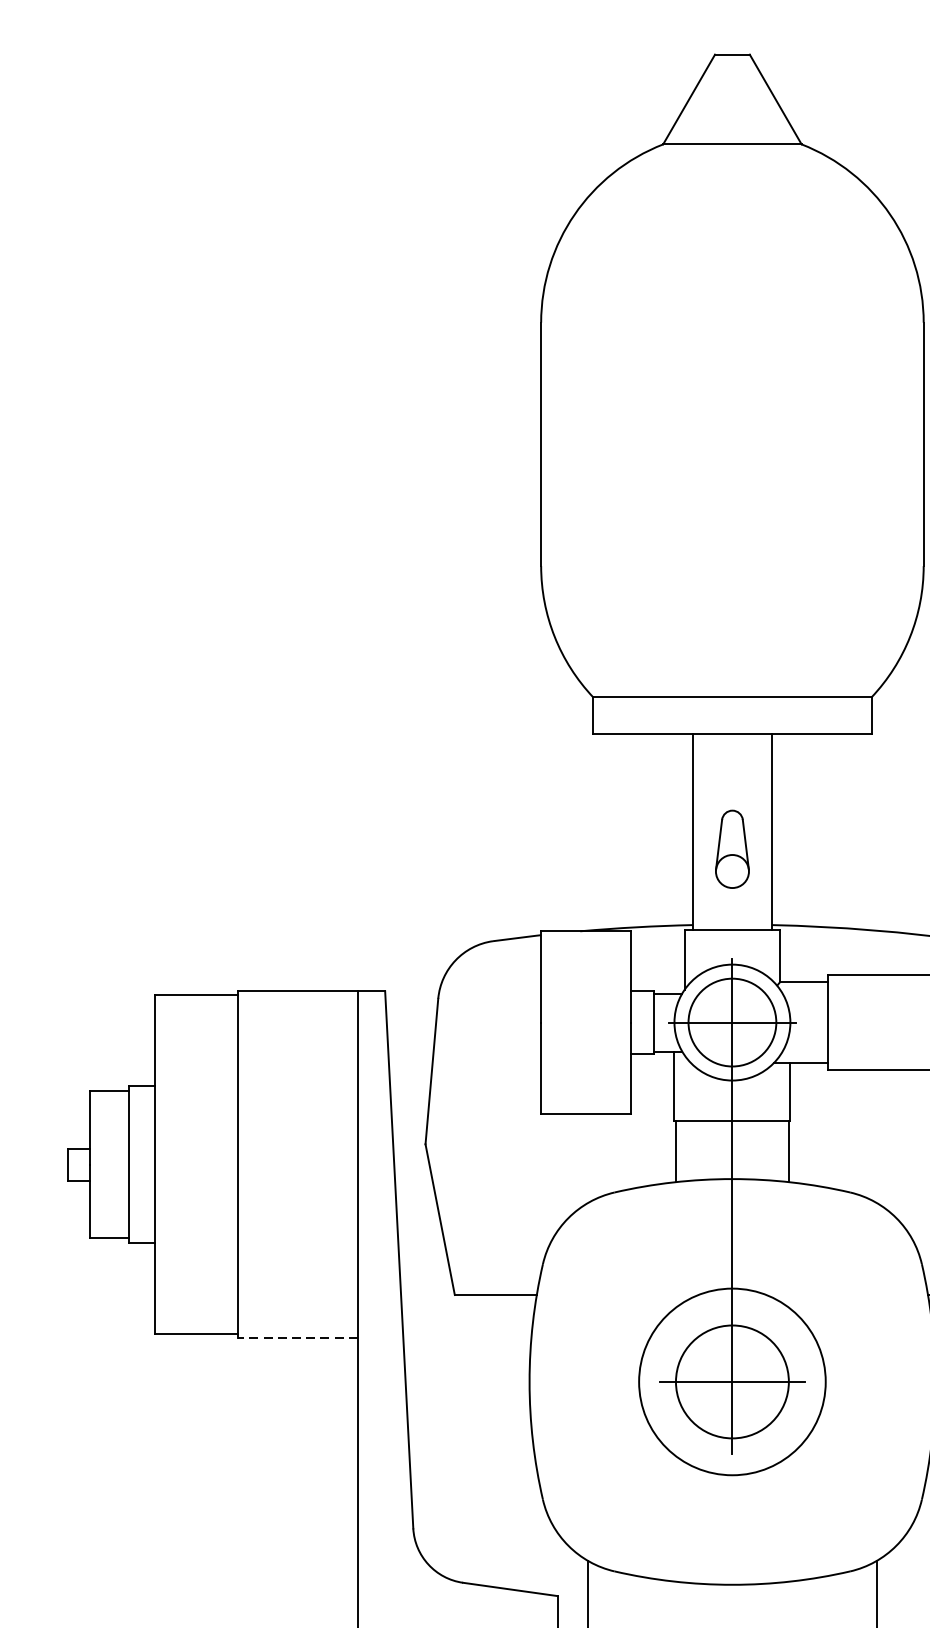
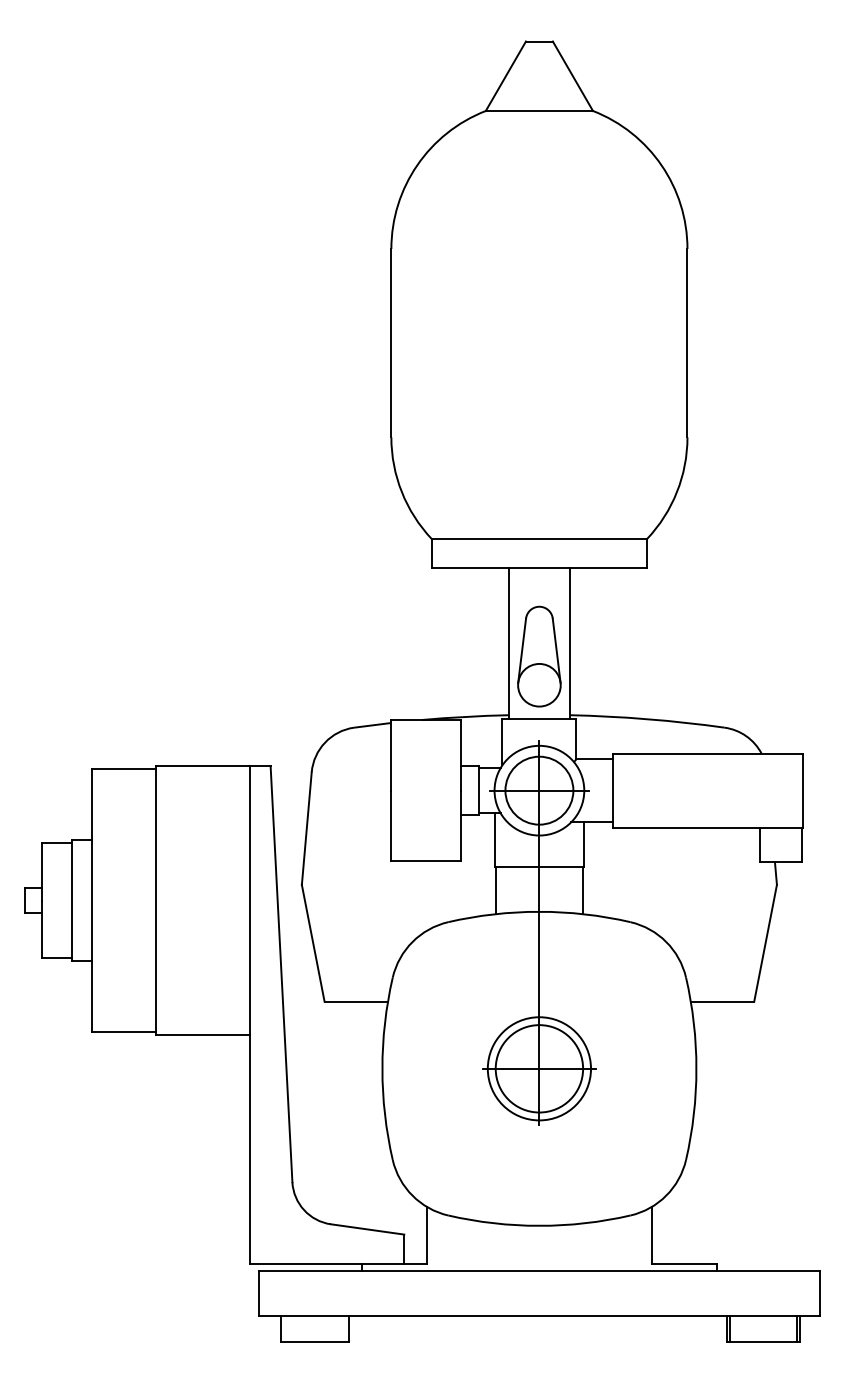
part: (732, 849) -> (539, 656), size x1.67
line: (297, 1338) -> (202, 1035), dashed -> solid
circle: (732, 1381) -> (539, 1068), size x0.71

